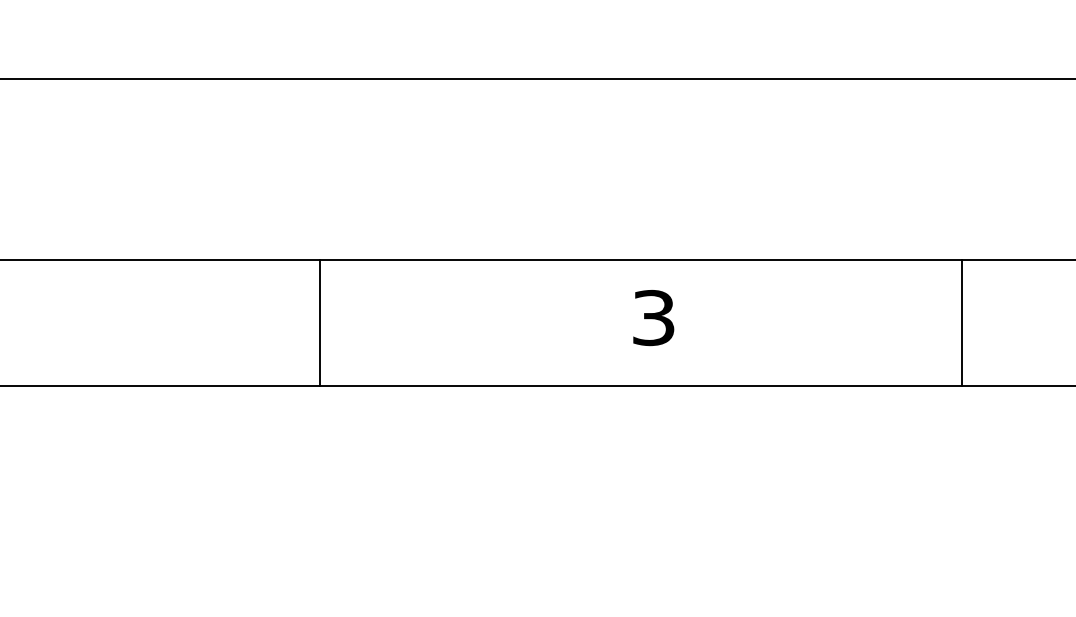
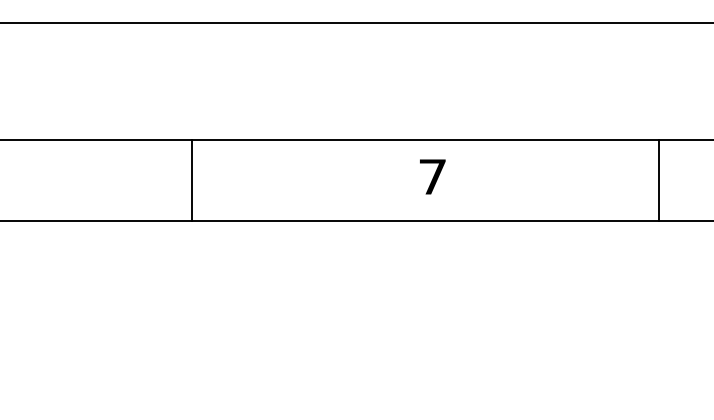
text: (653, 317) -> (432, 176), 3 -> 7
line: (319, 323) -> (192, 180), moved
line: (961, 323) -> (658, 180), moved

